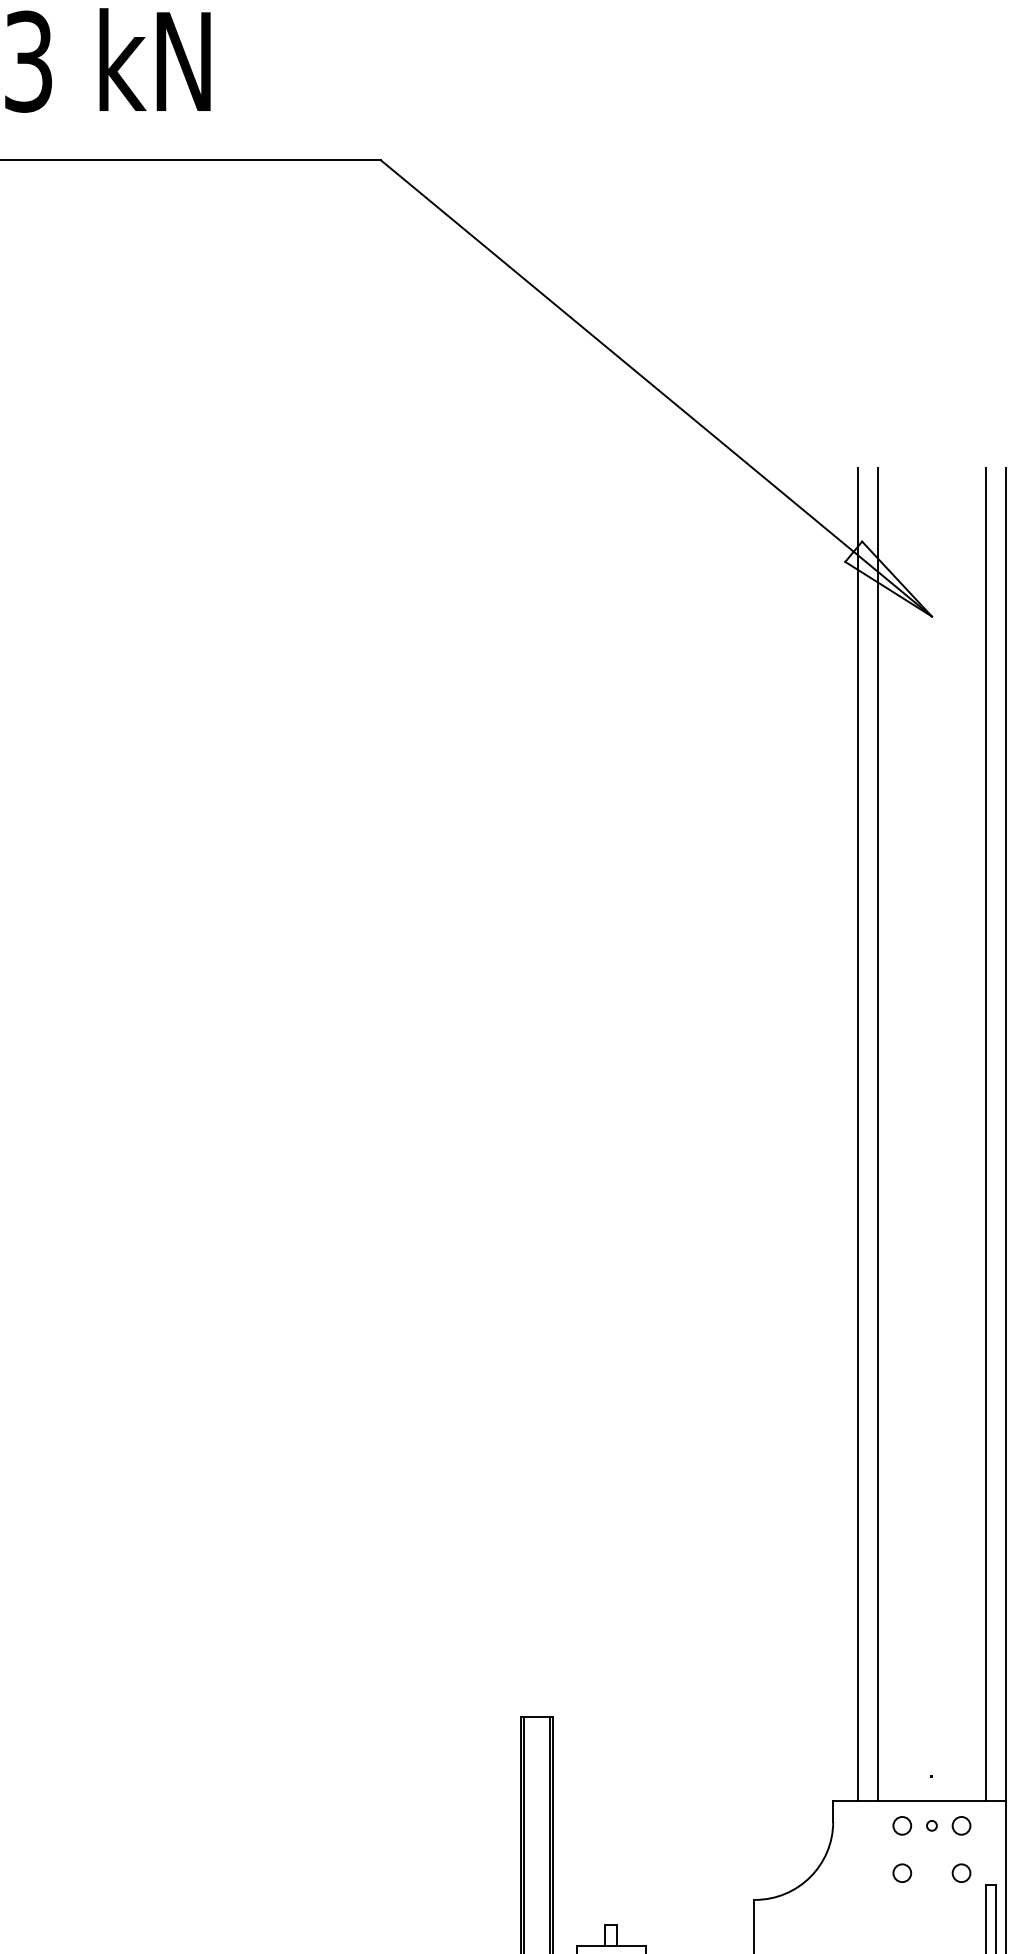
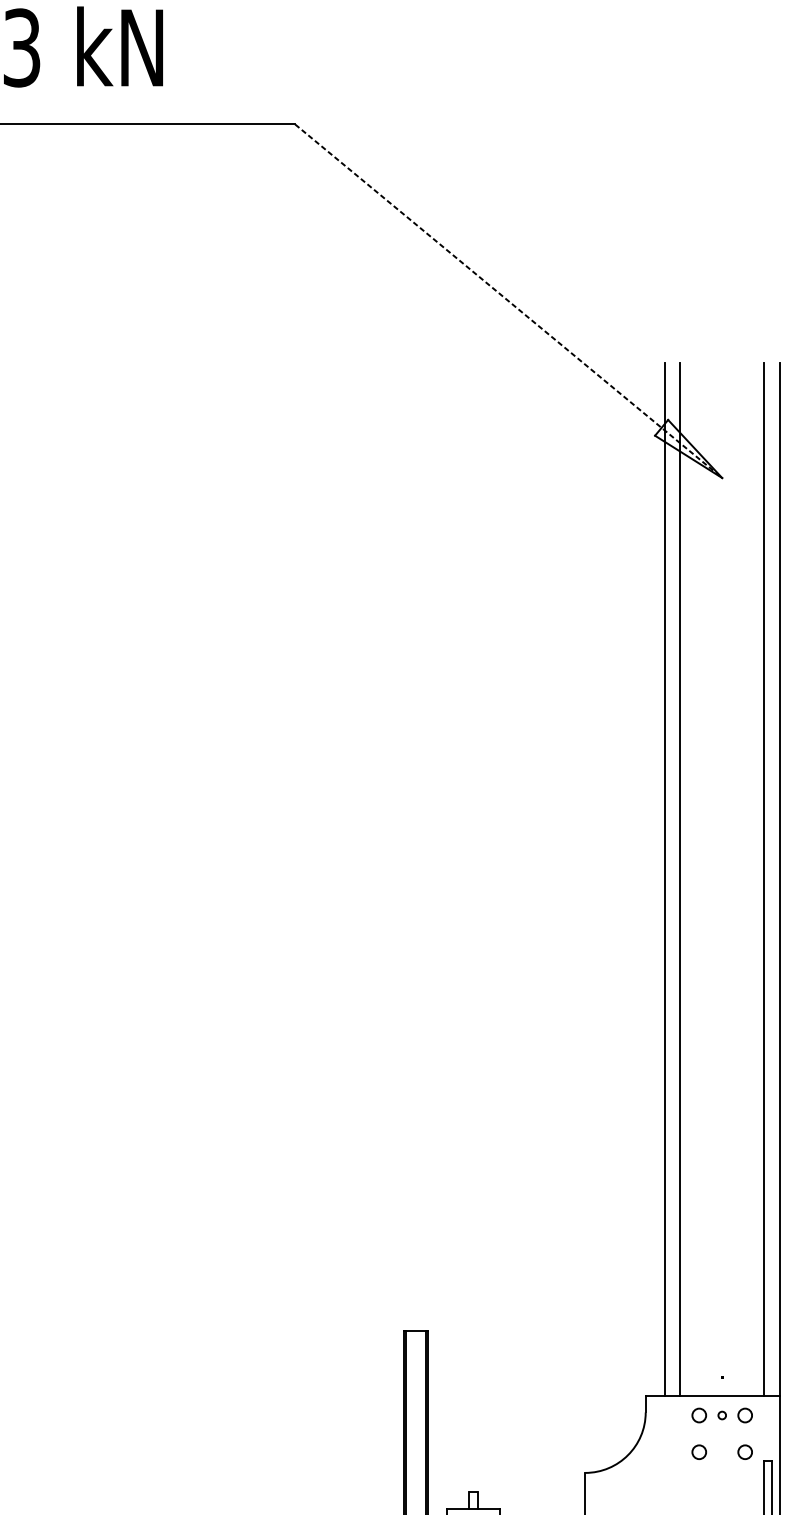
line: (656, 388) -> (508, 301), solid -> dashed

